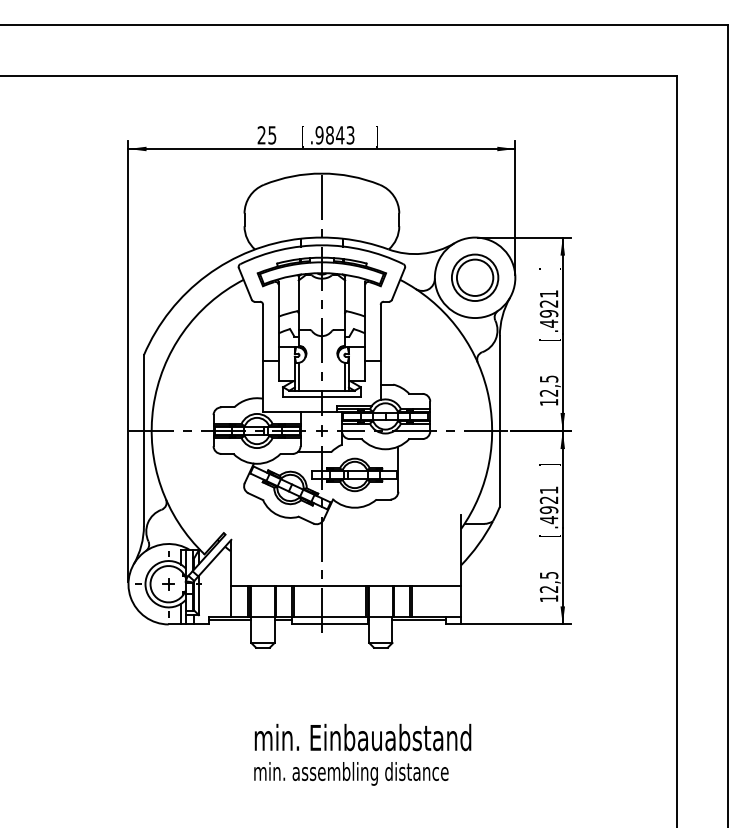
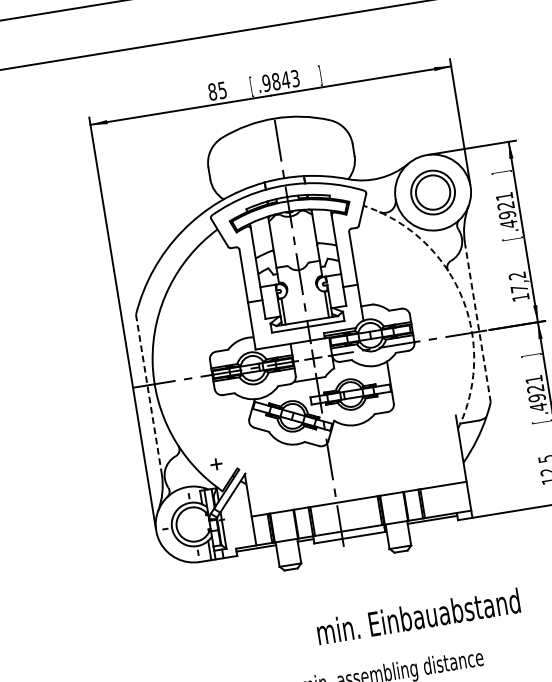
text: (261, 135) -> (212, 92), 25 -> 85
text: (548, 385) -> (517, 281), 12,5 -> 17,2
arc: (487, 390) -> (461, 295), solid -> dashed
line: (499, 420) -> (477, 321), solid -> dashed
part: (321, 430) -> (312, 358), size x1.6
line: (143, 441) -> (148, 395), solid -> dashed
part: (168, 584) -> (216, 464), moved
text: (362, 737) -> (417, 616), moved

